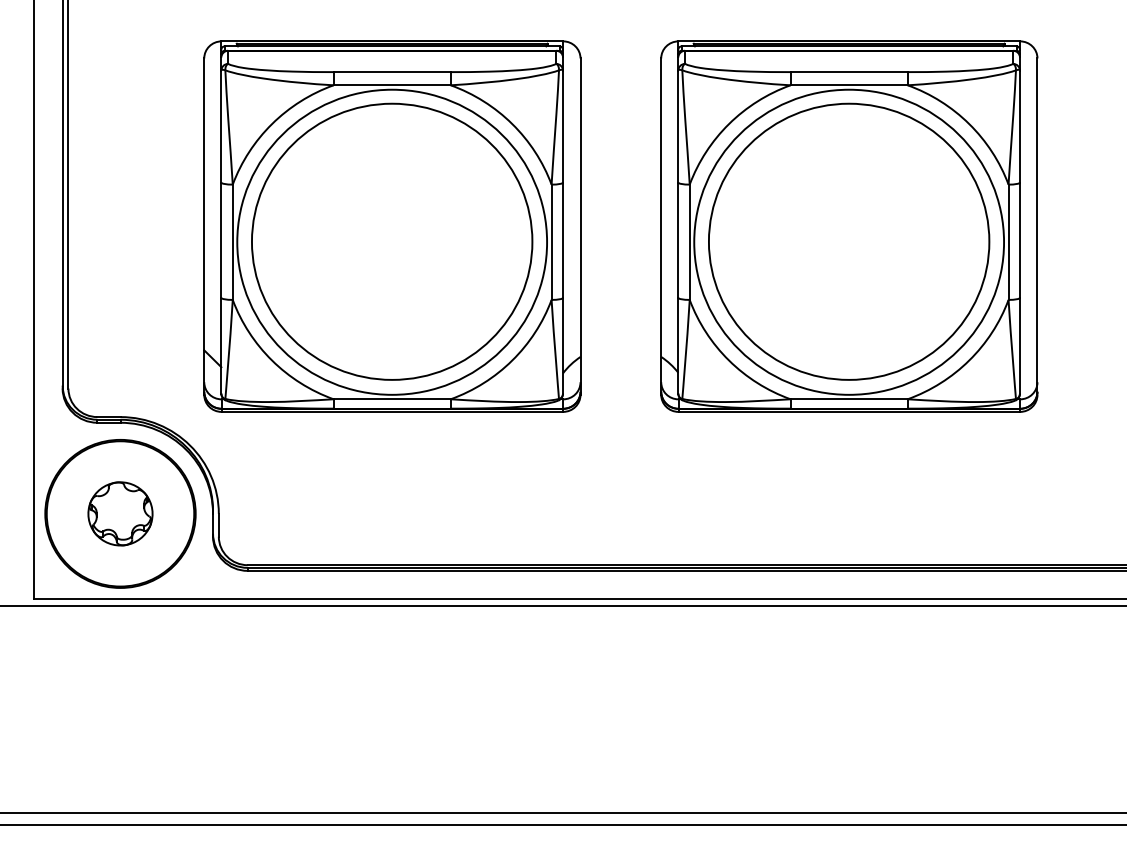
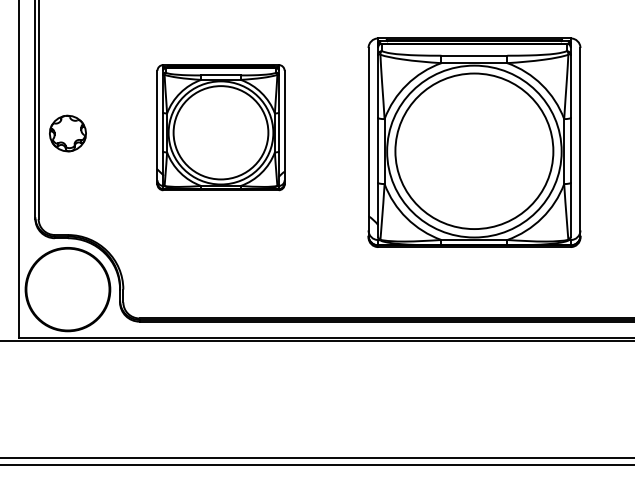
part: (391, 226) -> (220, 127), size x0.6
part: (849, 226) -> (474, 142), moved
part: (119, 513) -> (67, 133), moved

